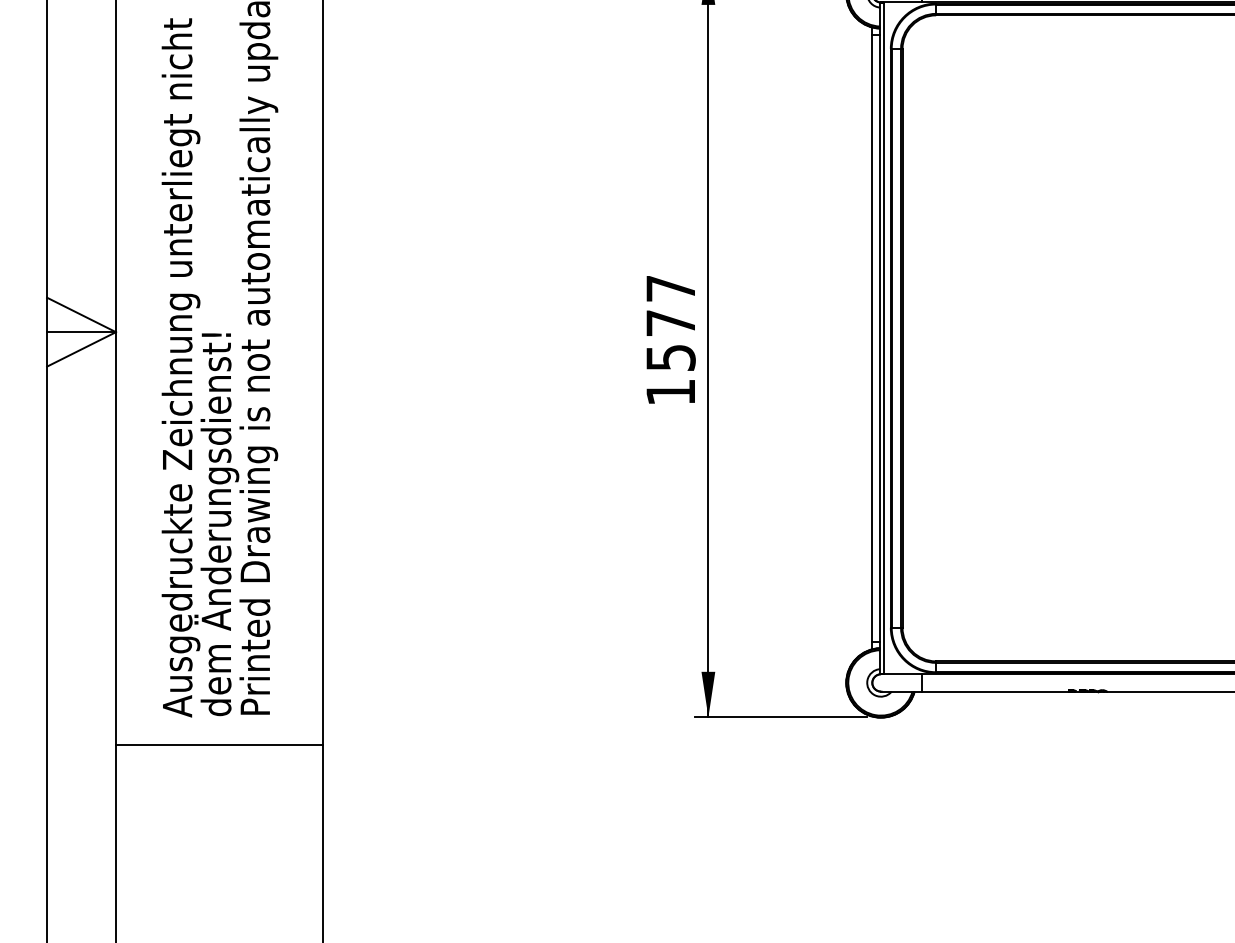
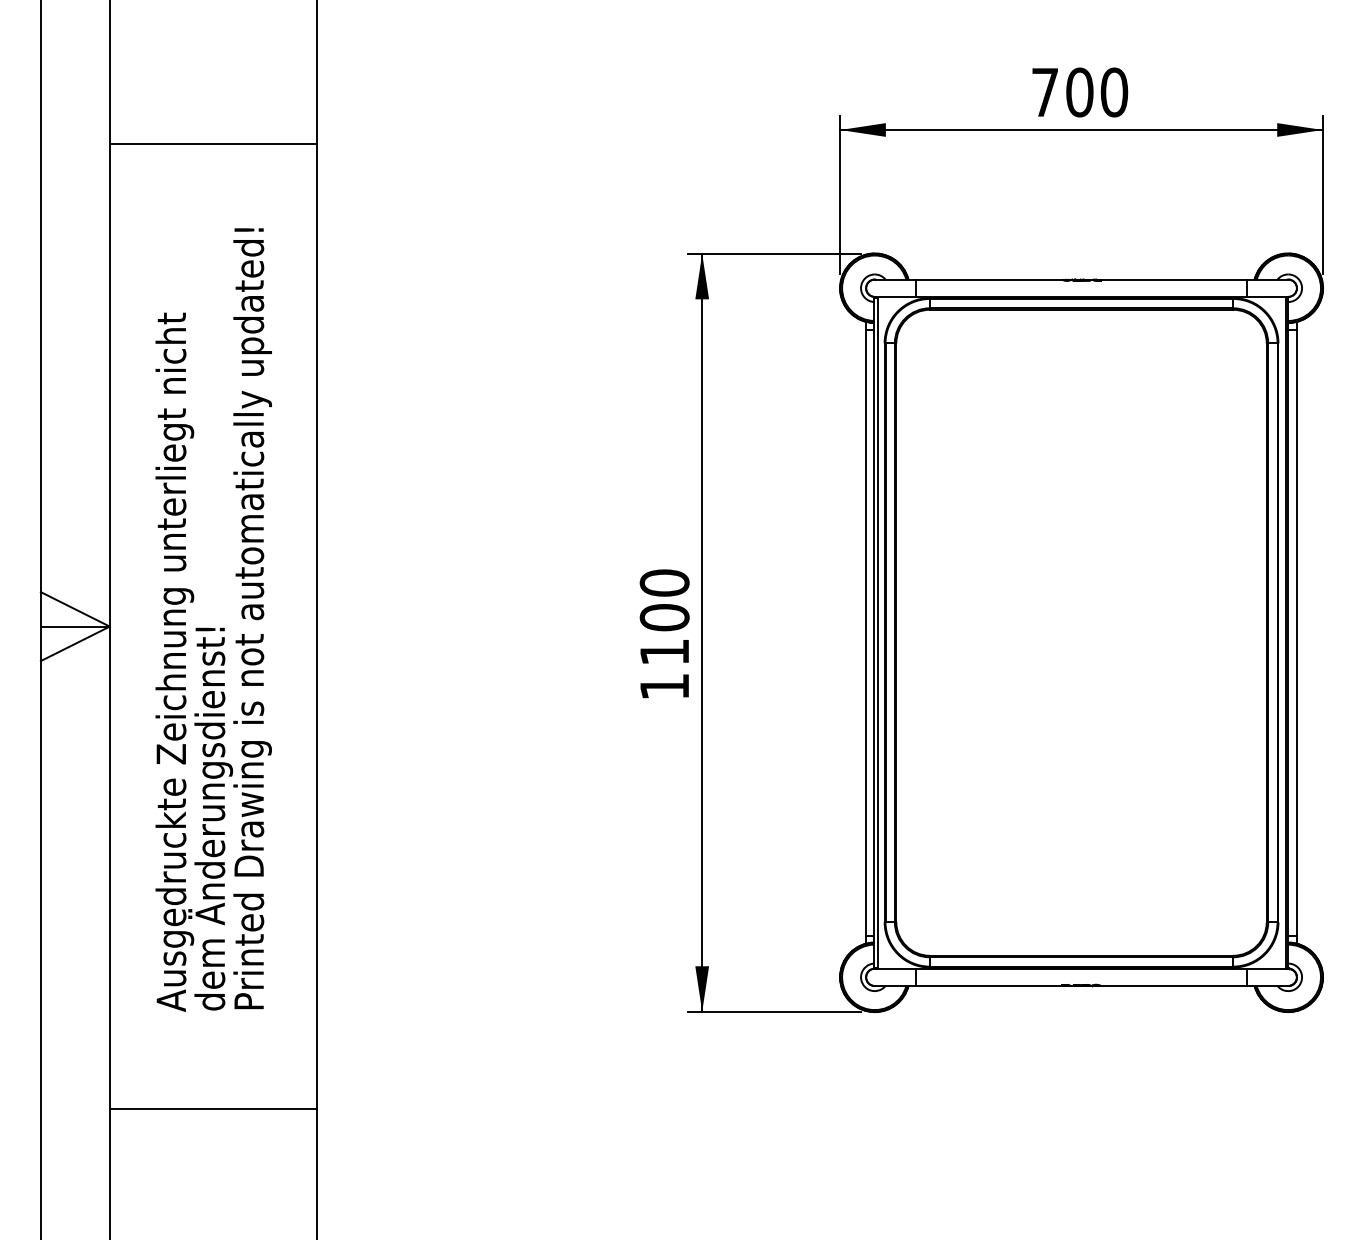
text: (670, 323) -> (664, 617), 1577 -> 1100
line: (218, 744) -> (212, 1108), moved

